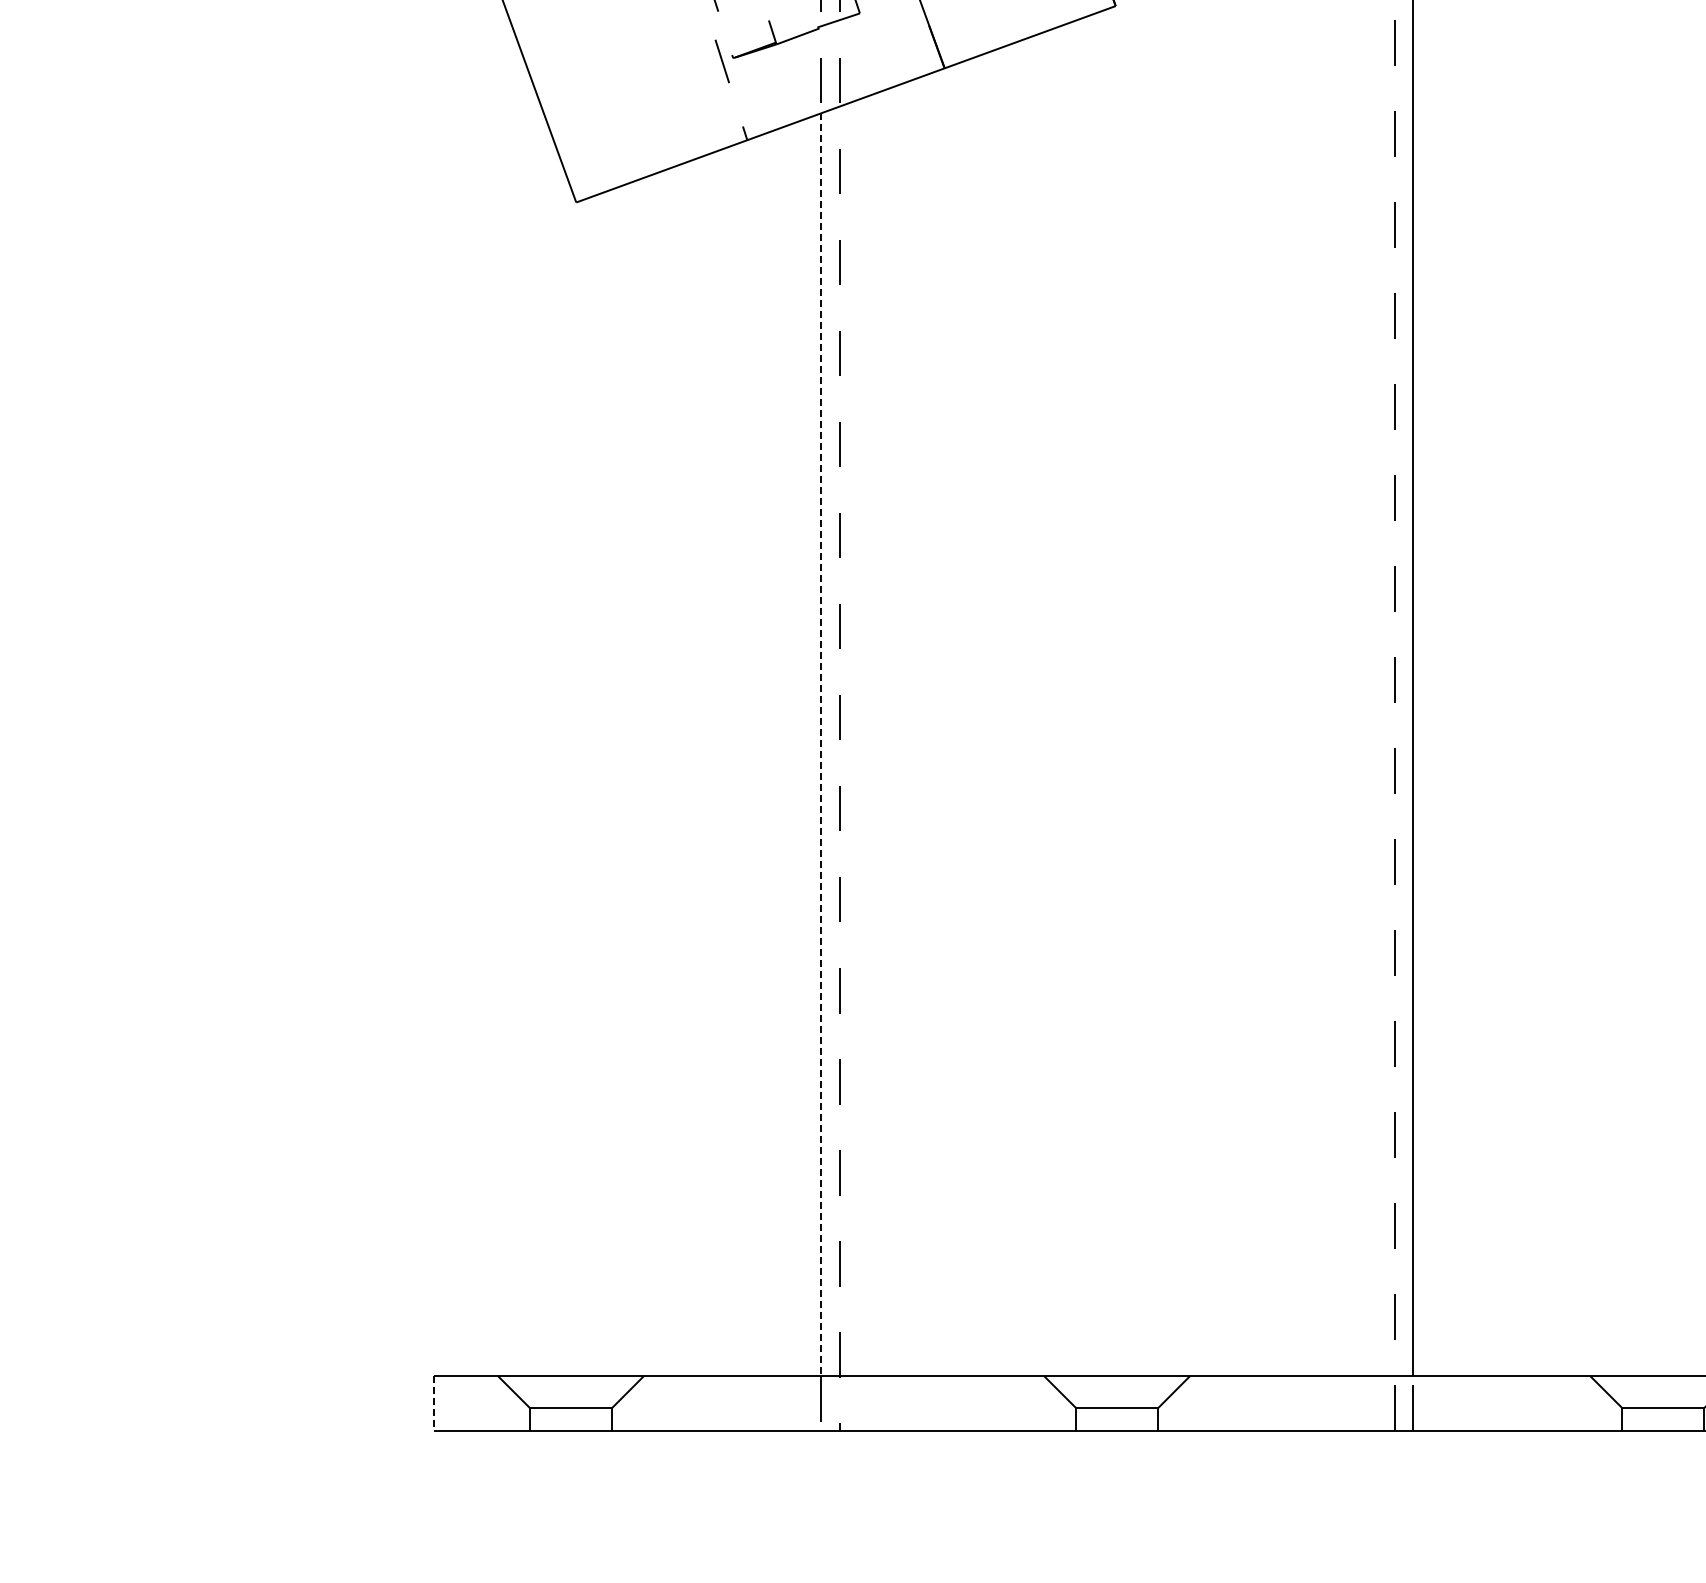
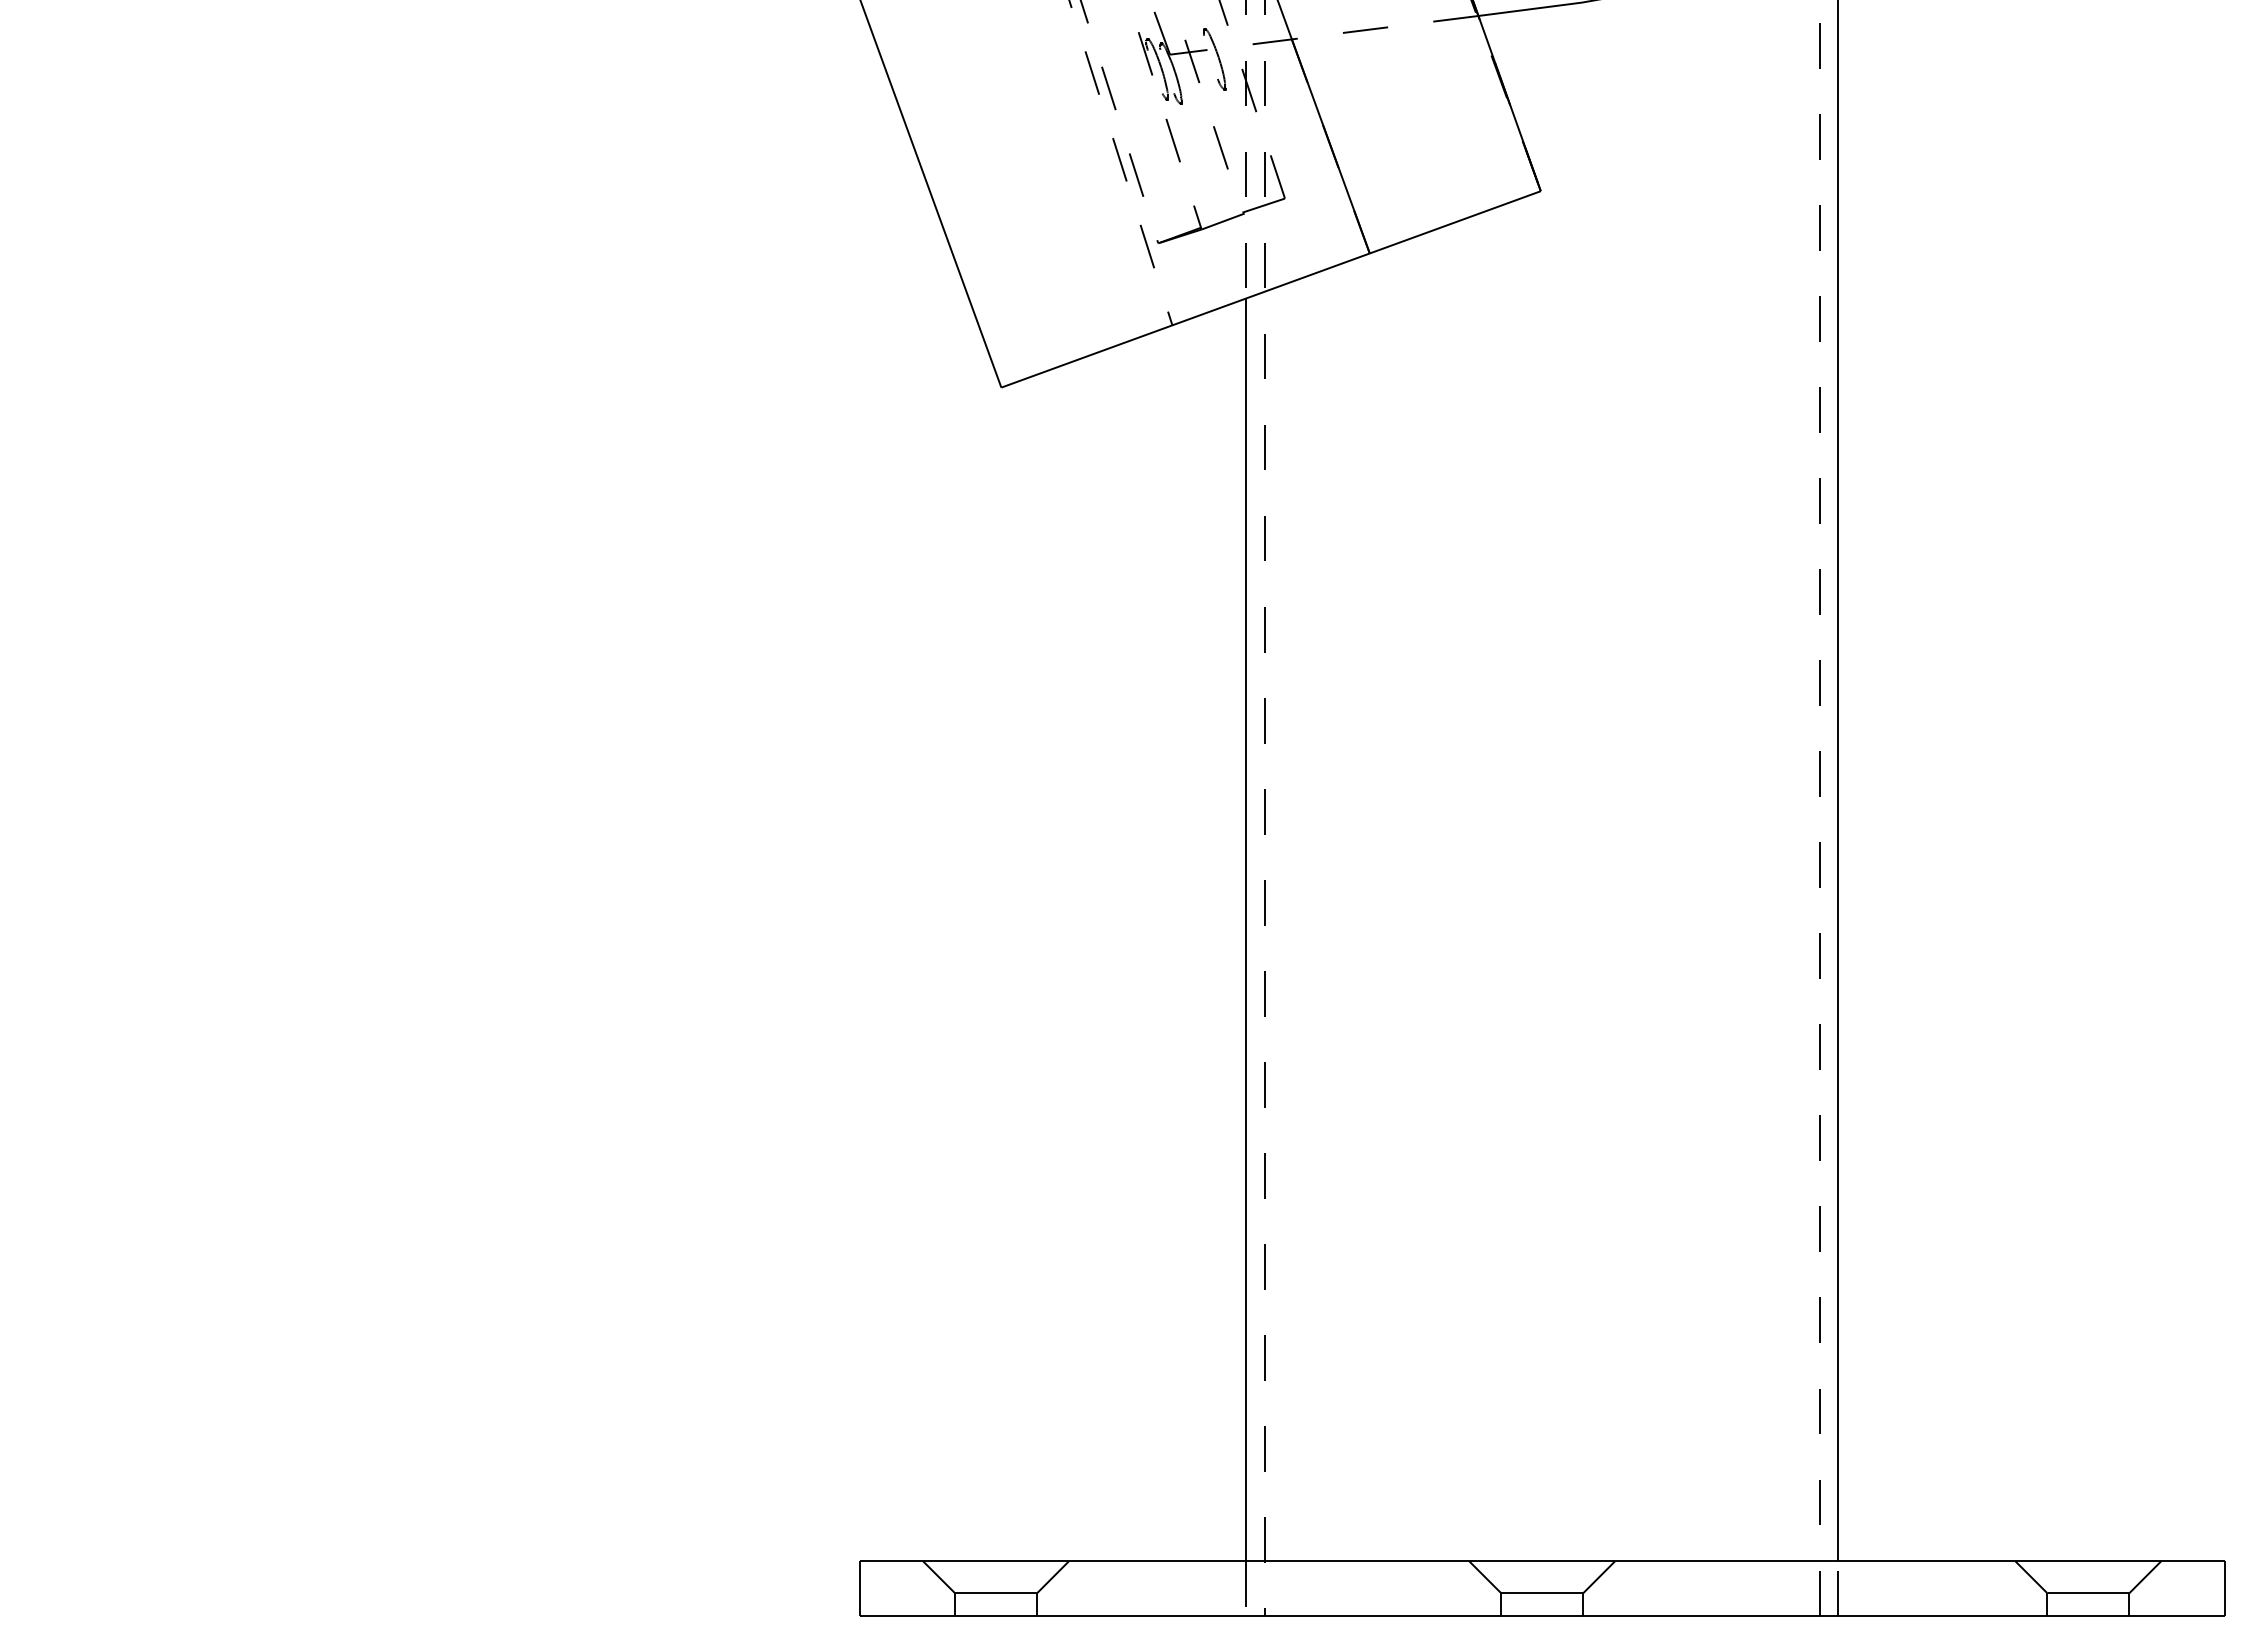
line: (821, 744) -> (1246, 929), dashed -> solid
line: (434, 1404) -> (859, 1589), dashed -> solid

